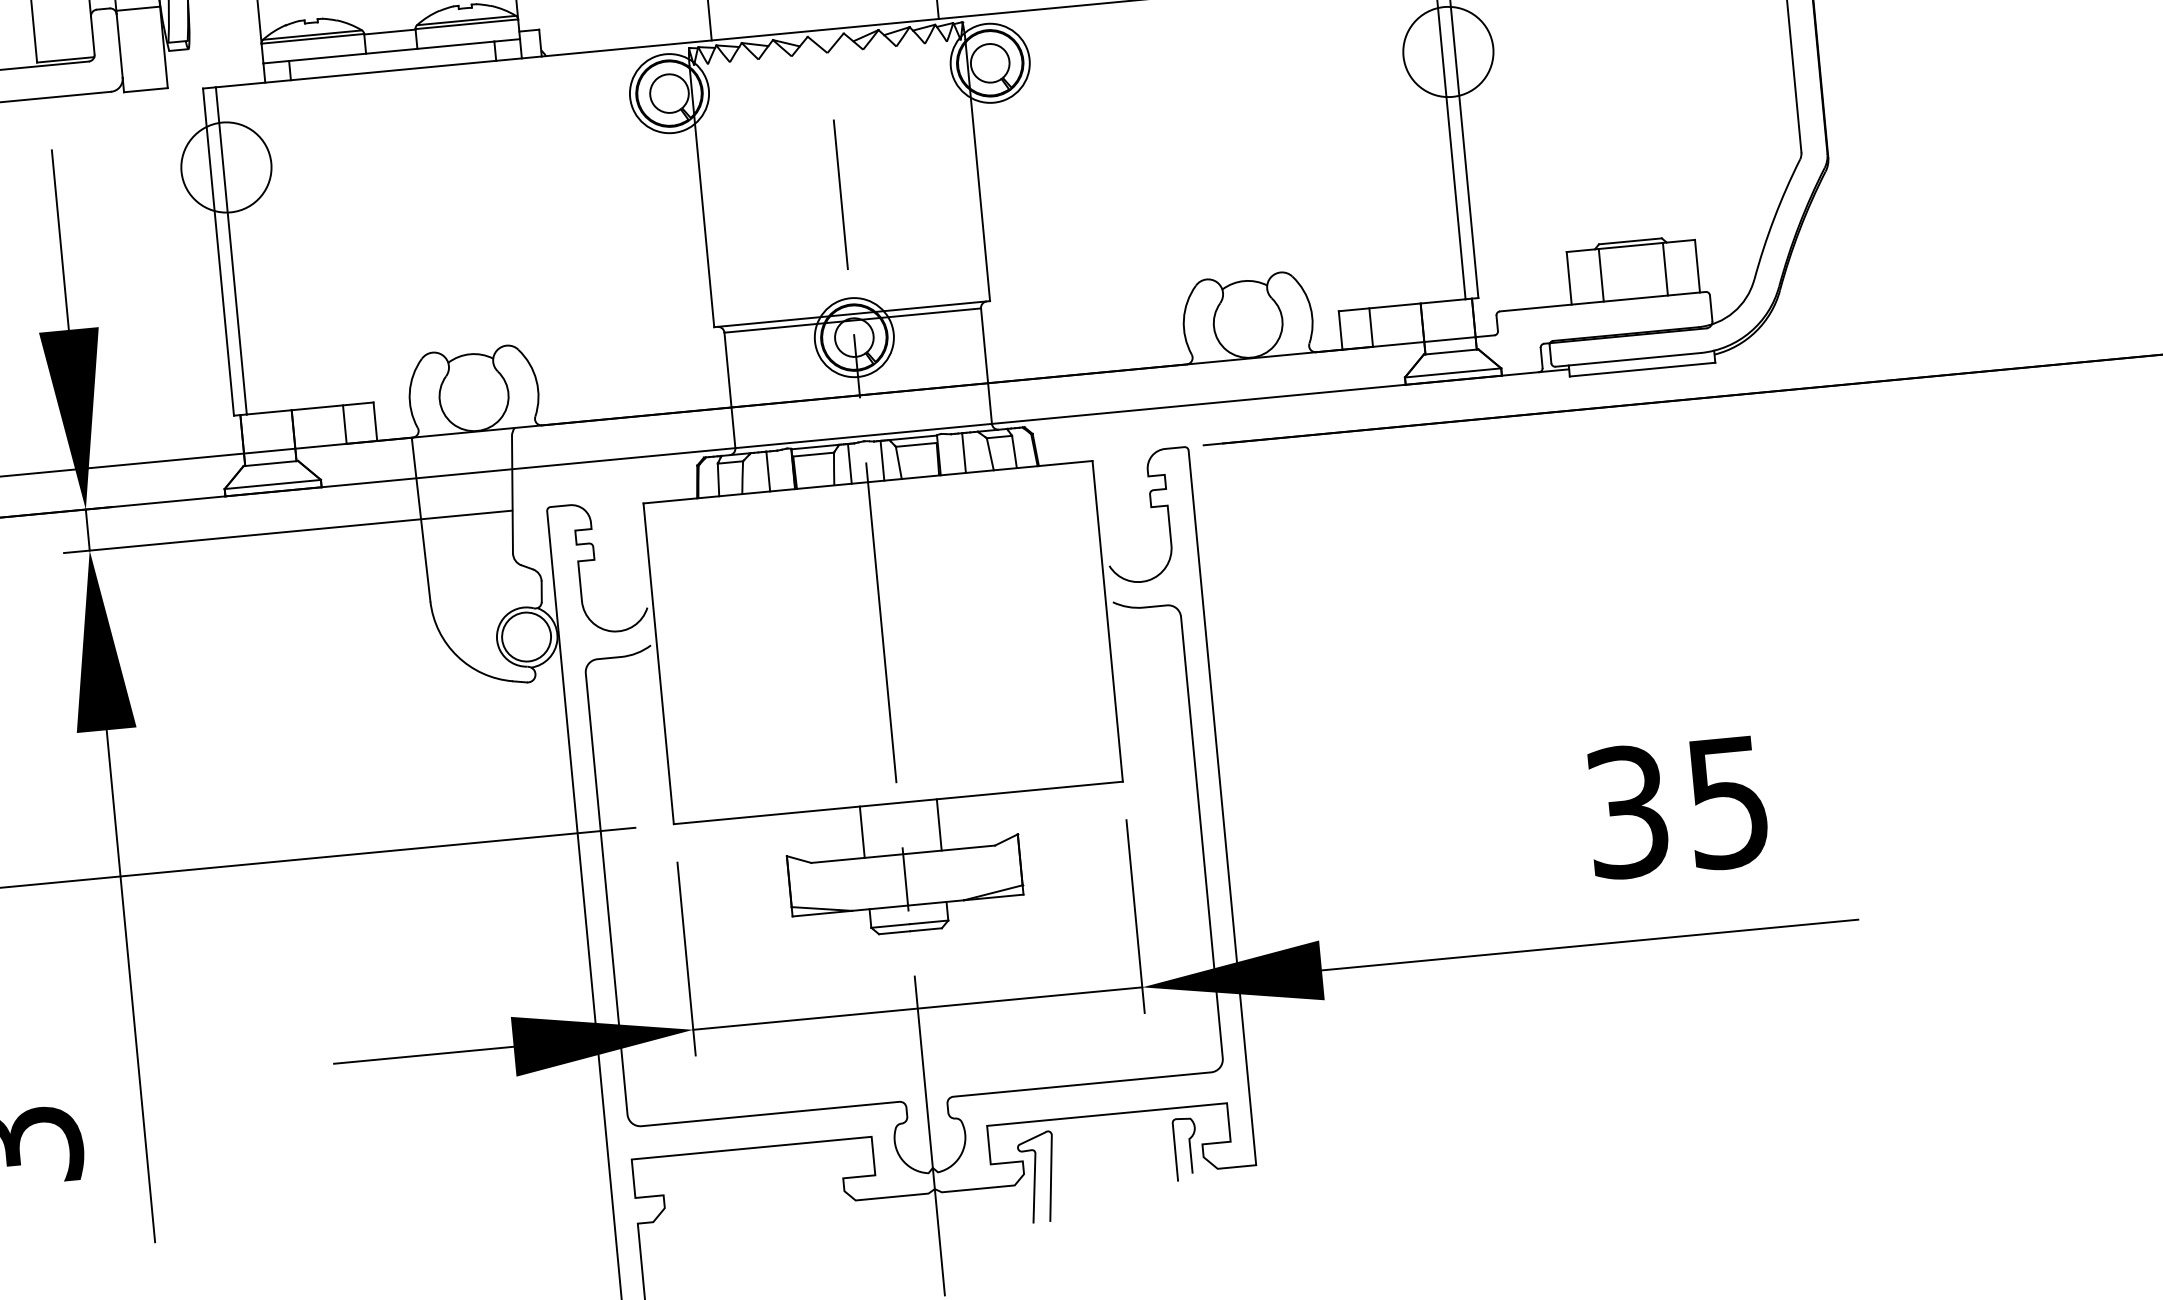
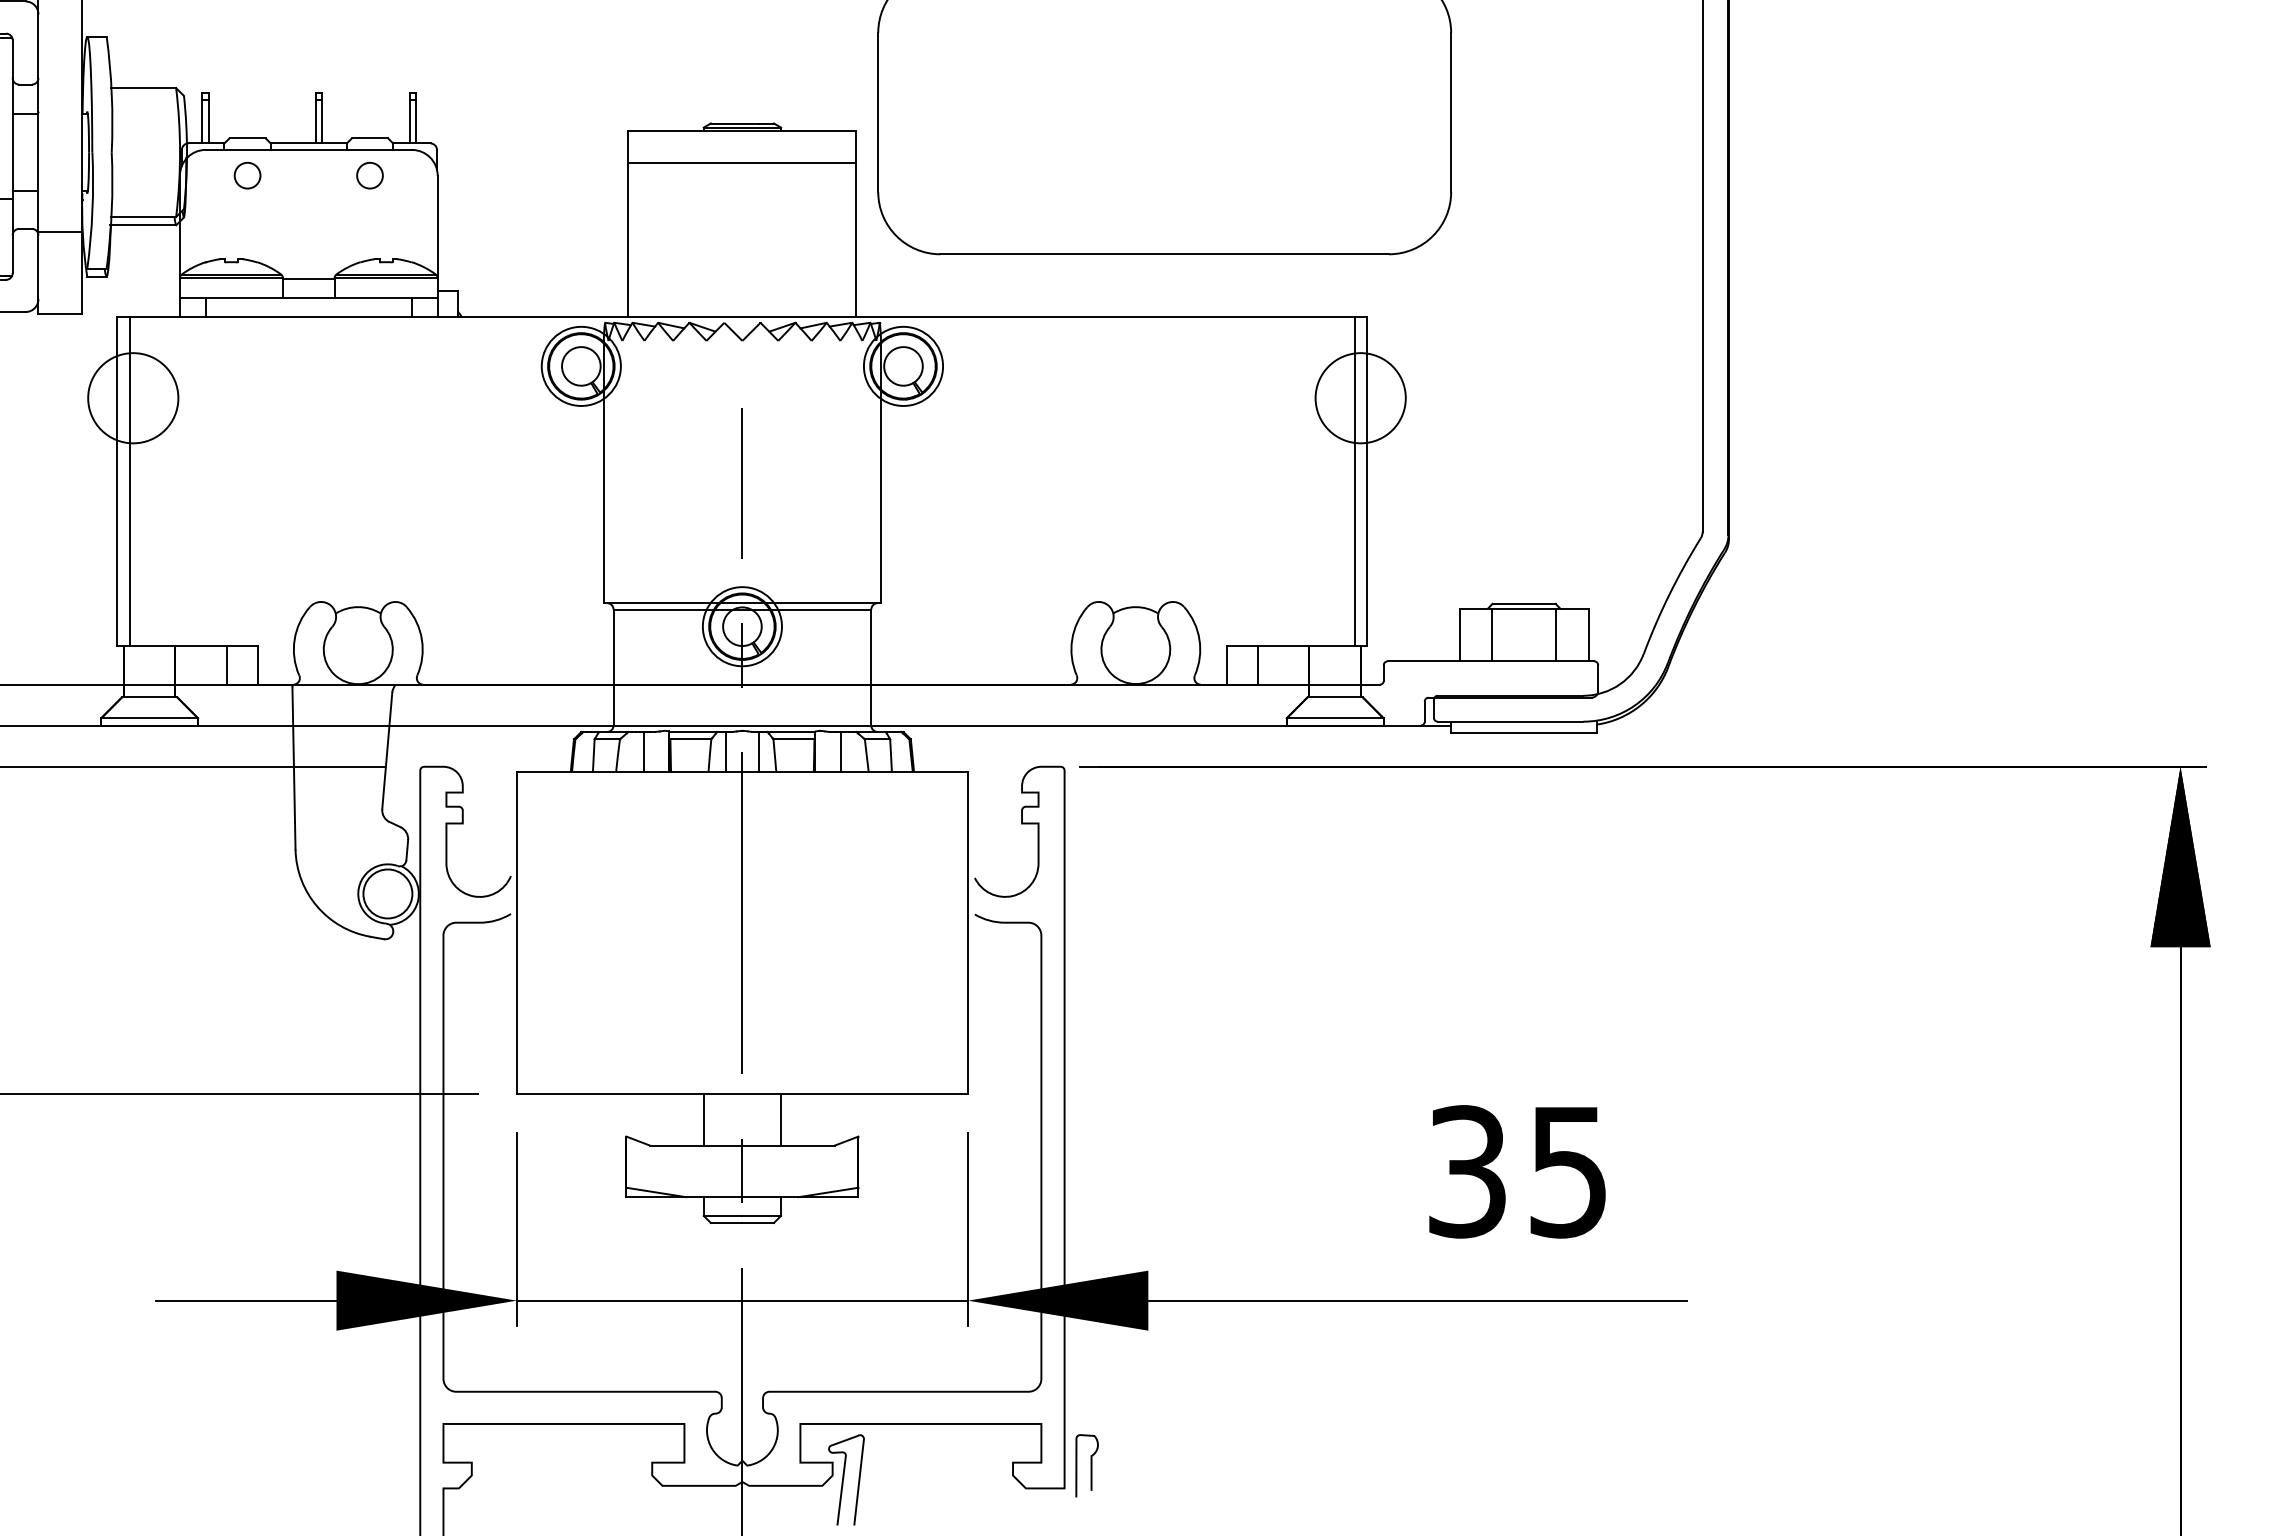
curve: (1189, 1148) -> (1090, 1465), moved

